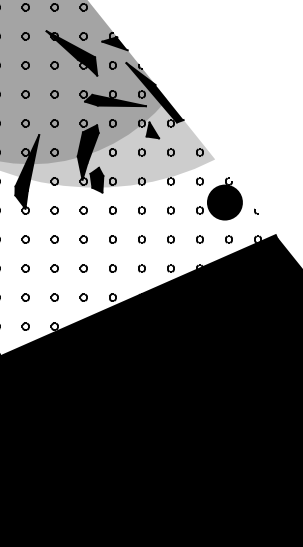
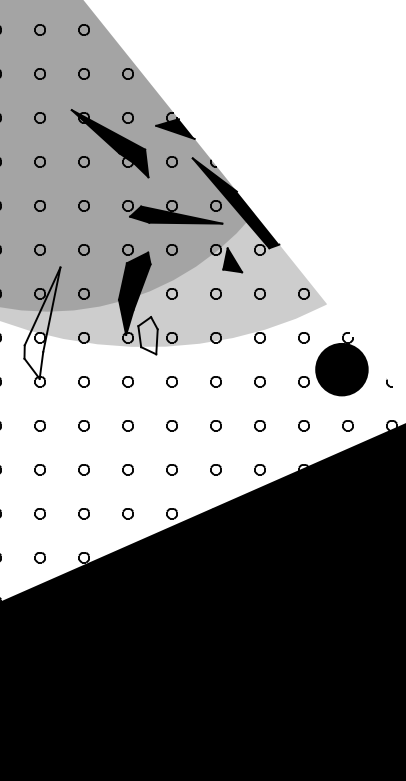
fill: (27, 171) -> (42, 322), removed
fill: (96, 179) -> (147, 334), removed

